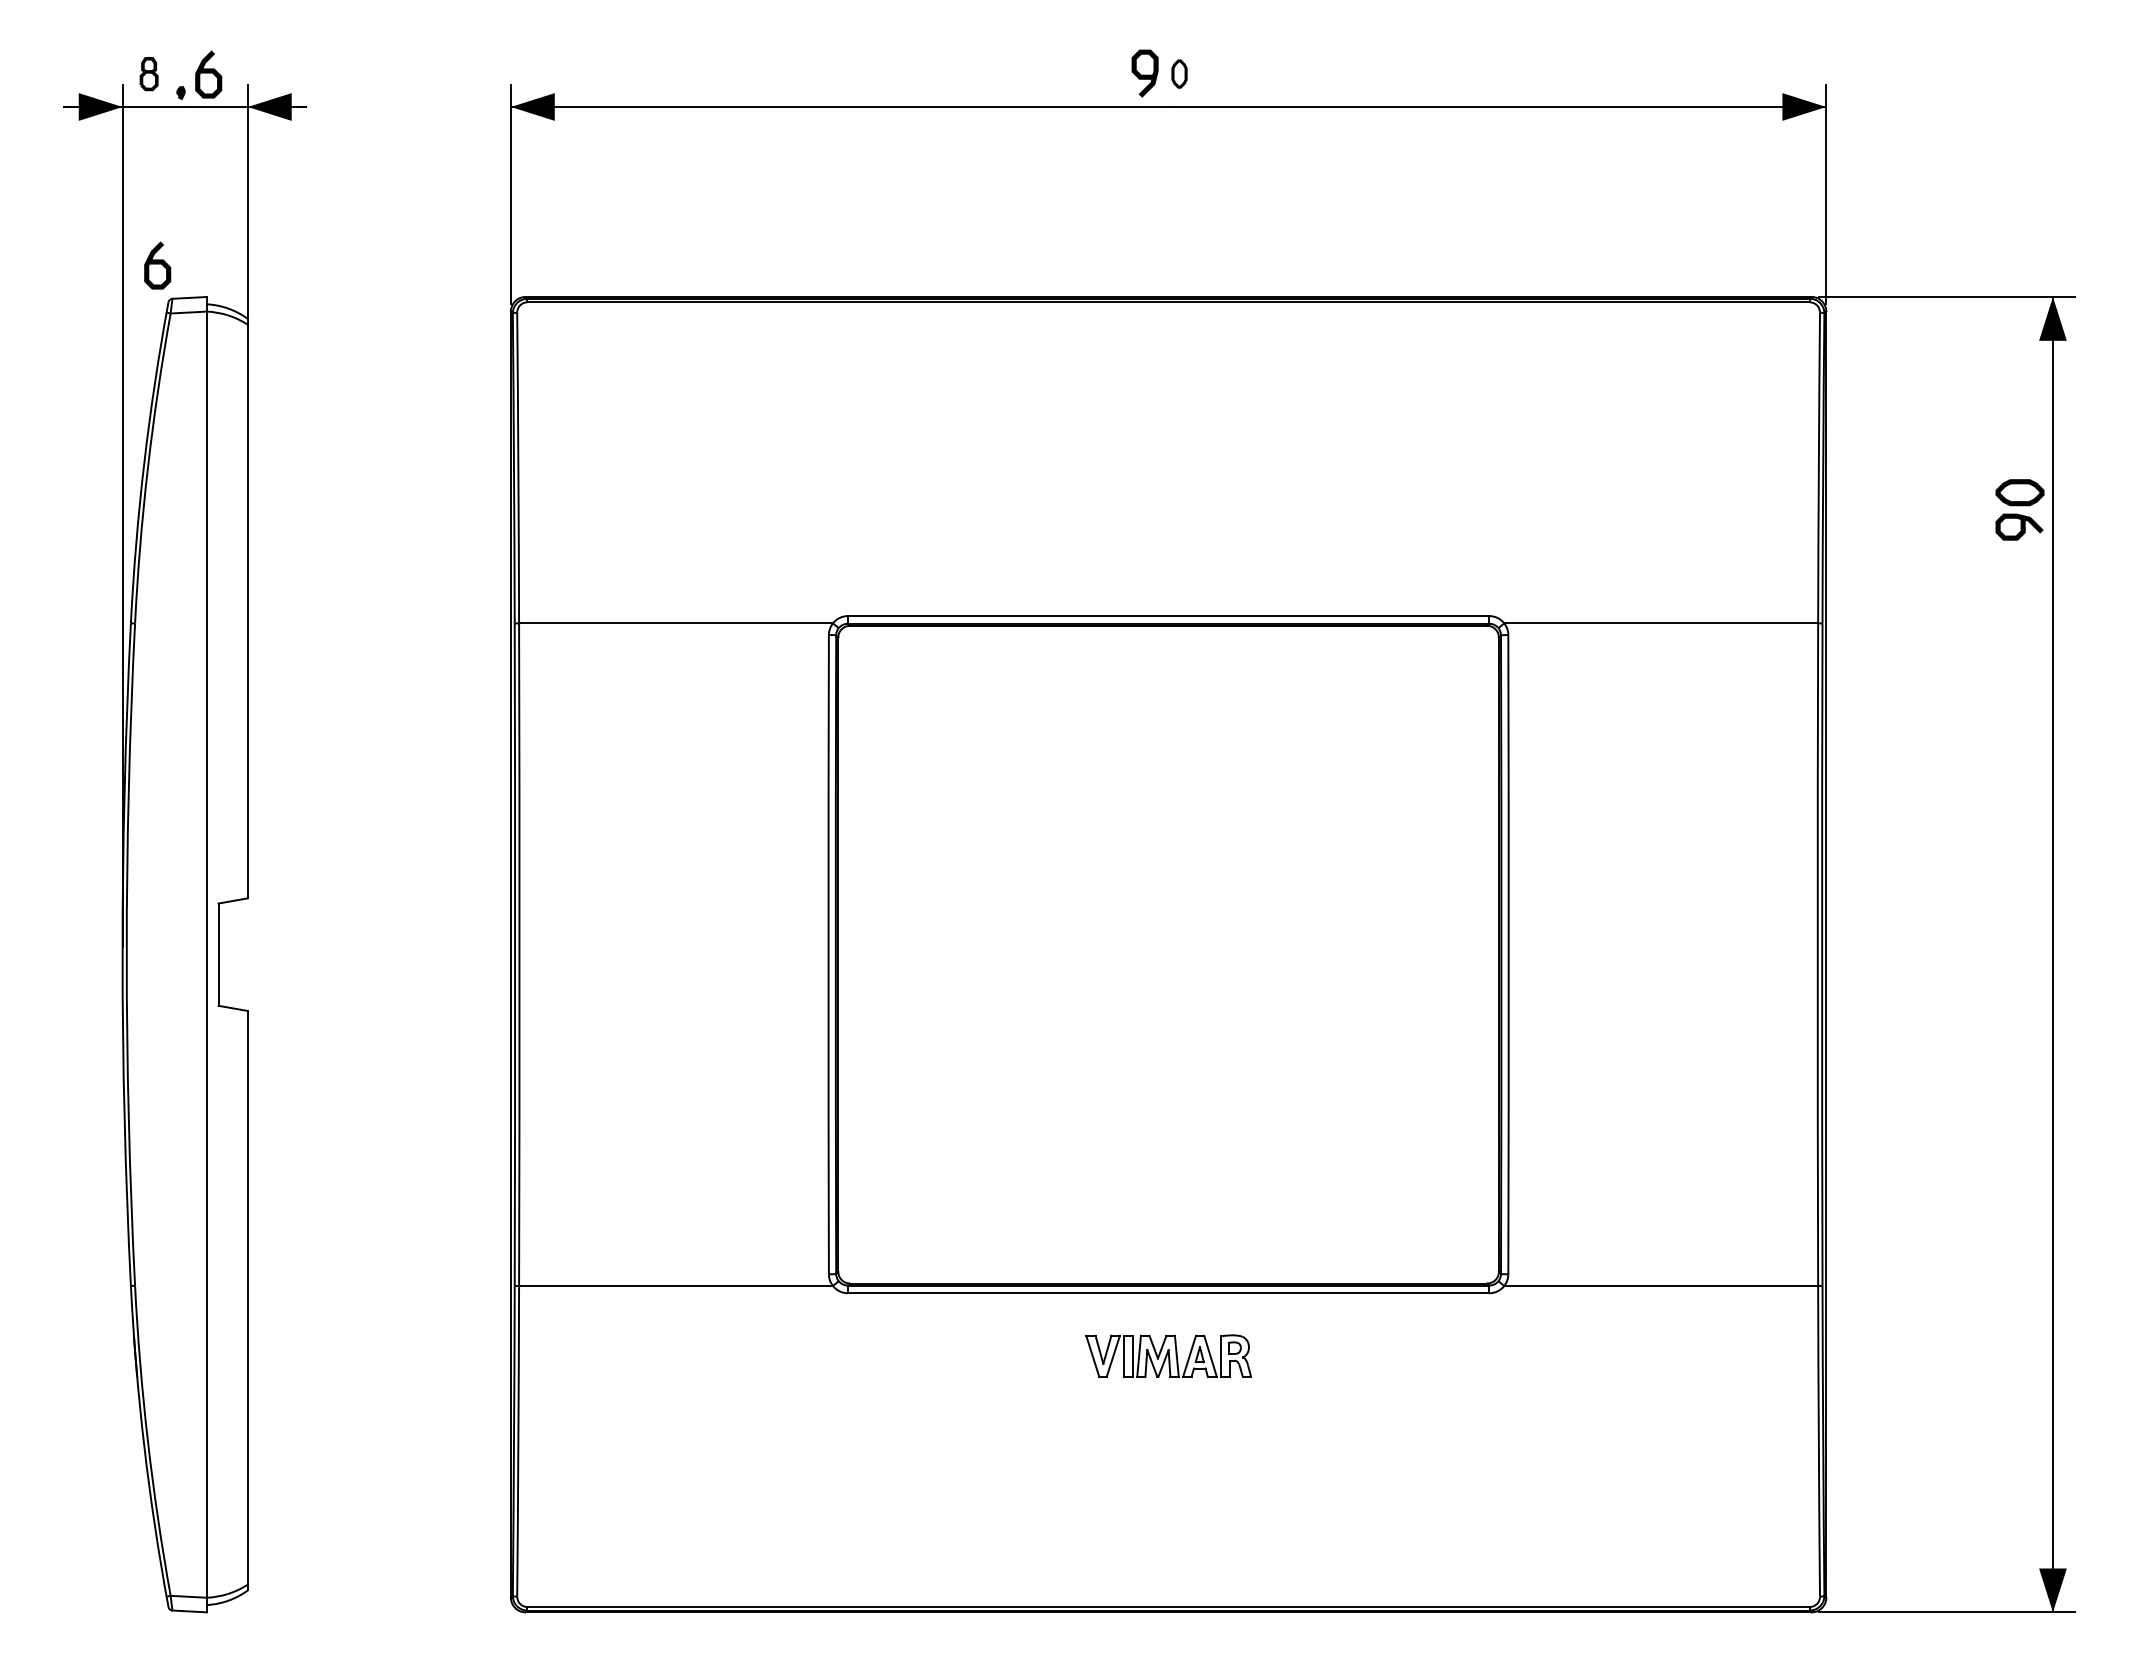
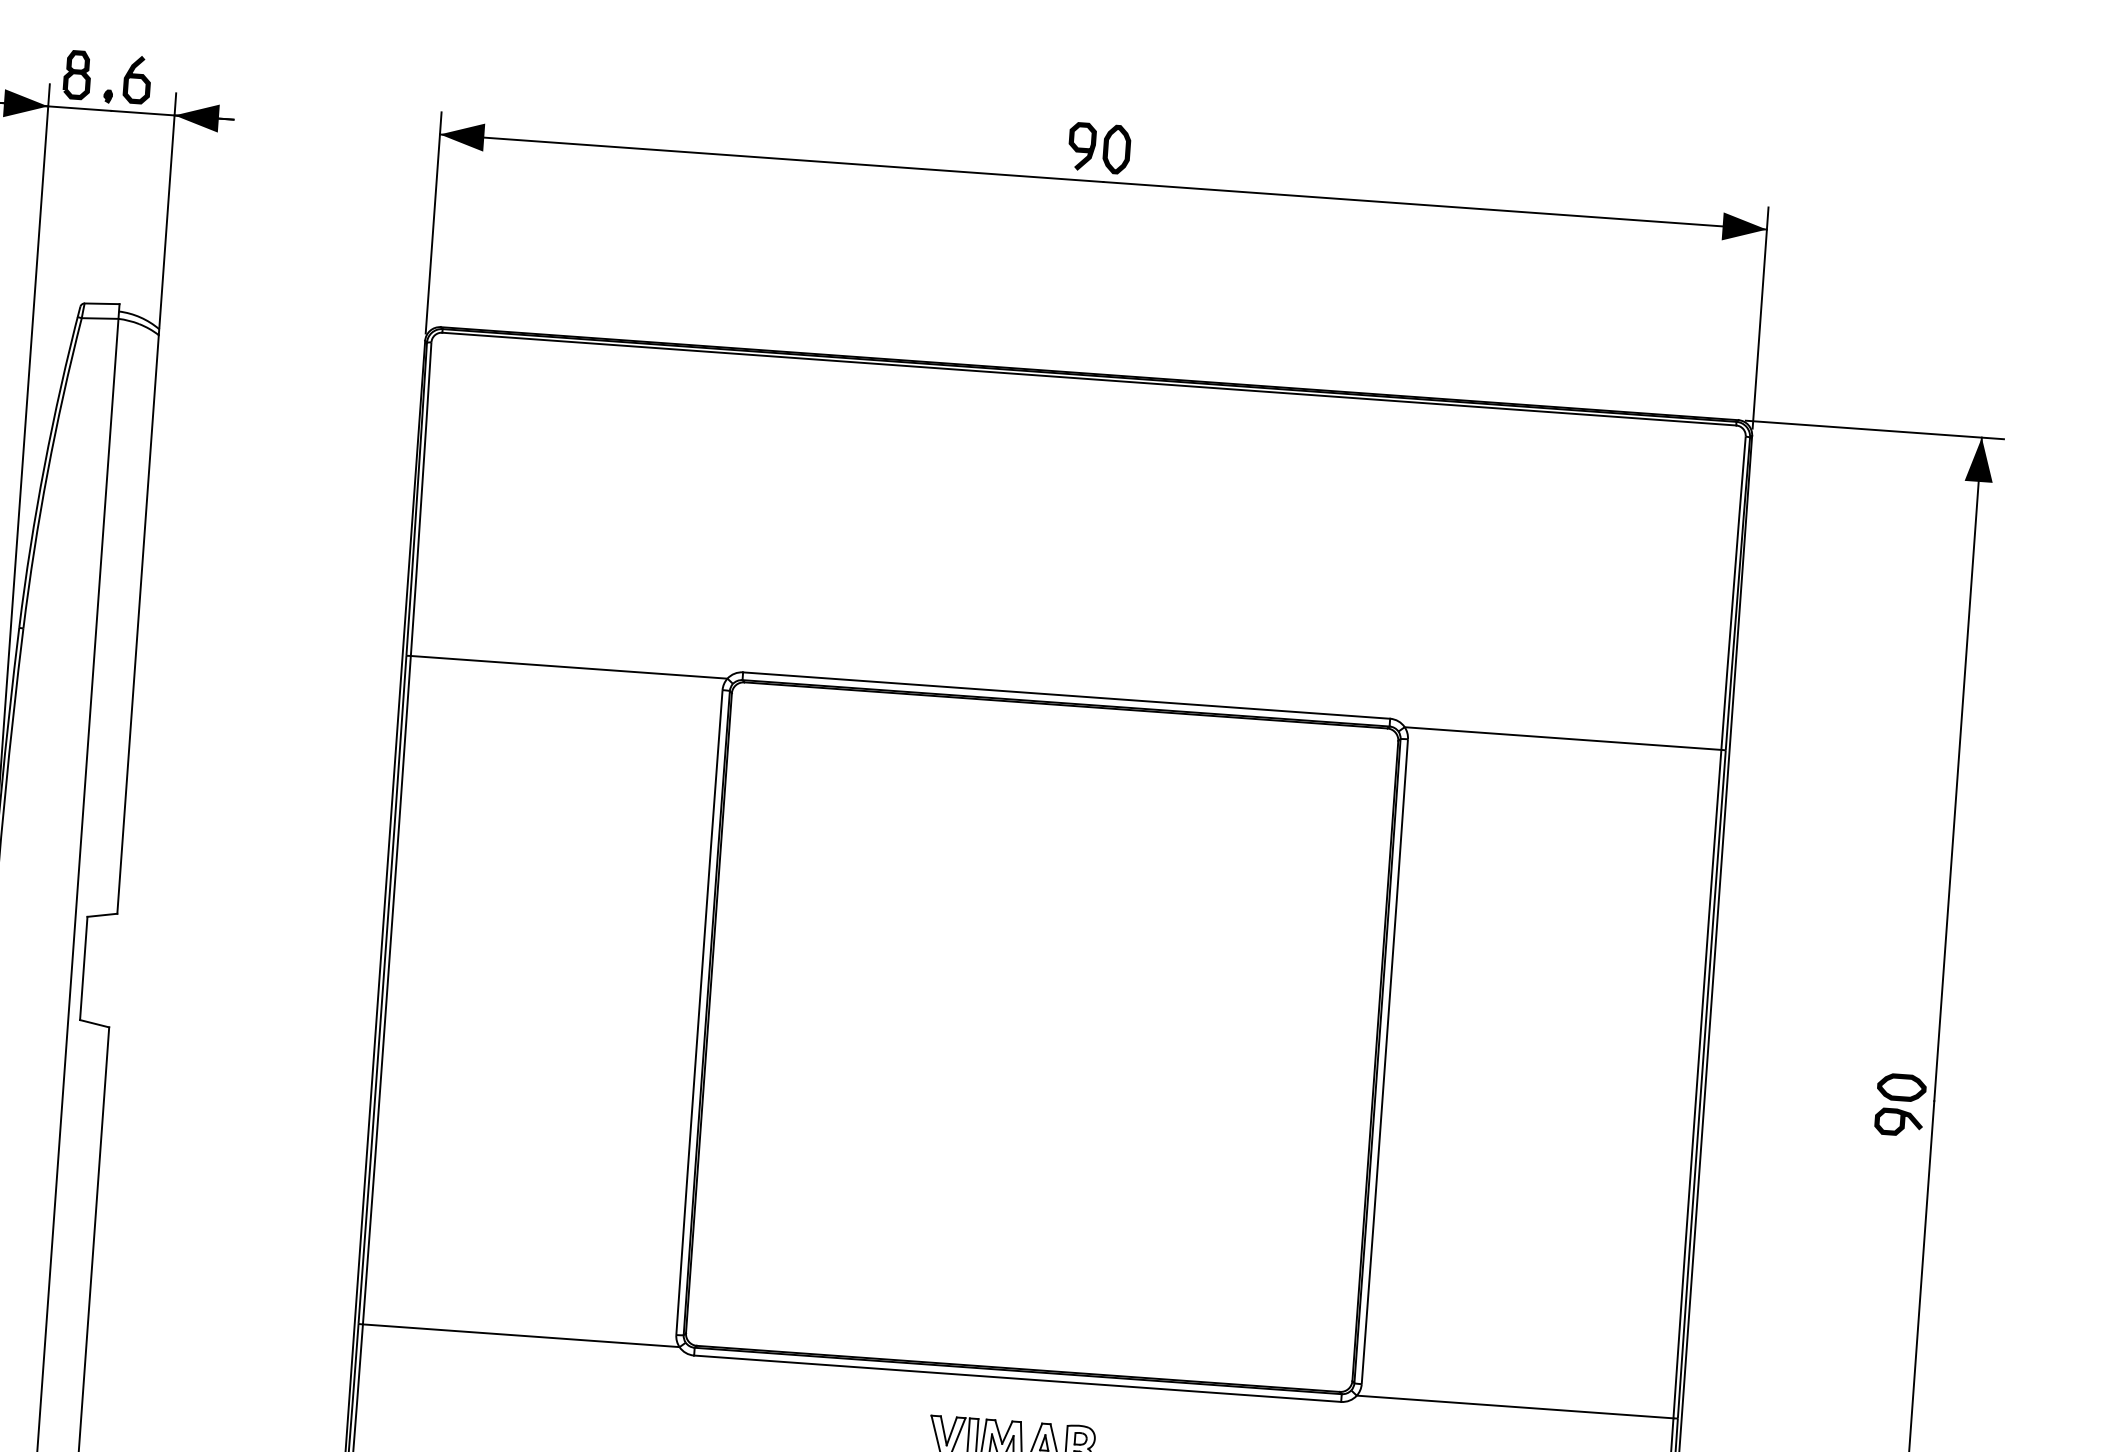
part: (148, 73) -> (76, 74), size x1.43
part: (1179, 73) -> (1116, 149), size x1.67
curve: (157, 264) -> (72, 267), removed
part: (2019, 509) -> (1900, 1104), moved

